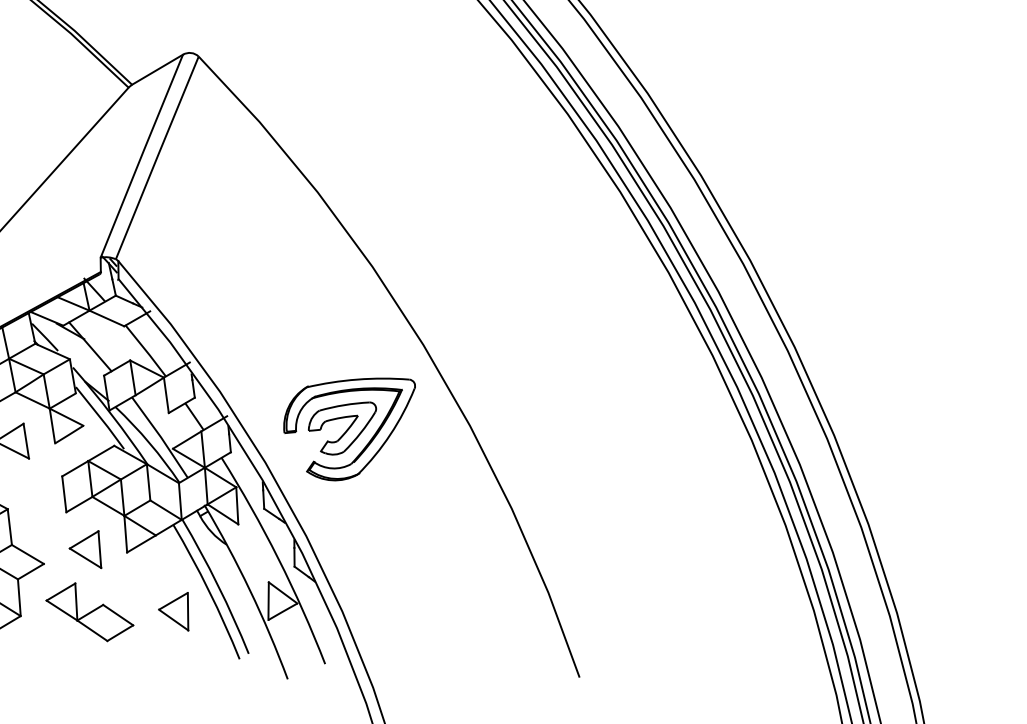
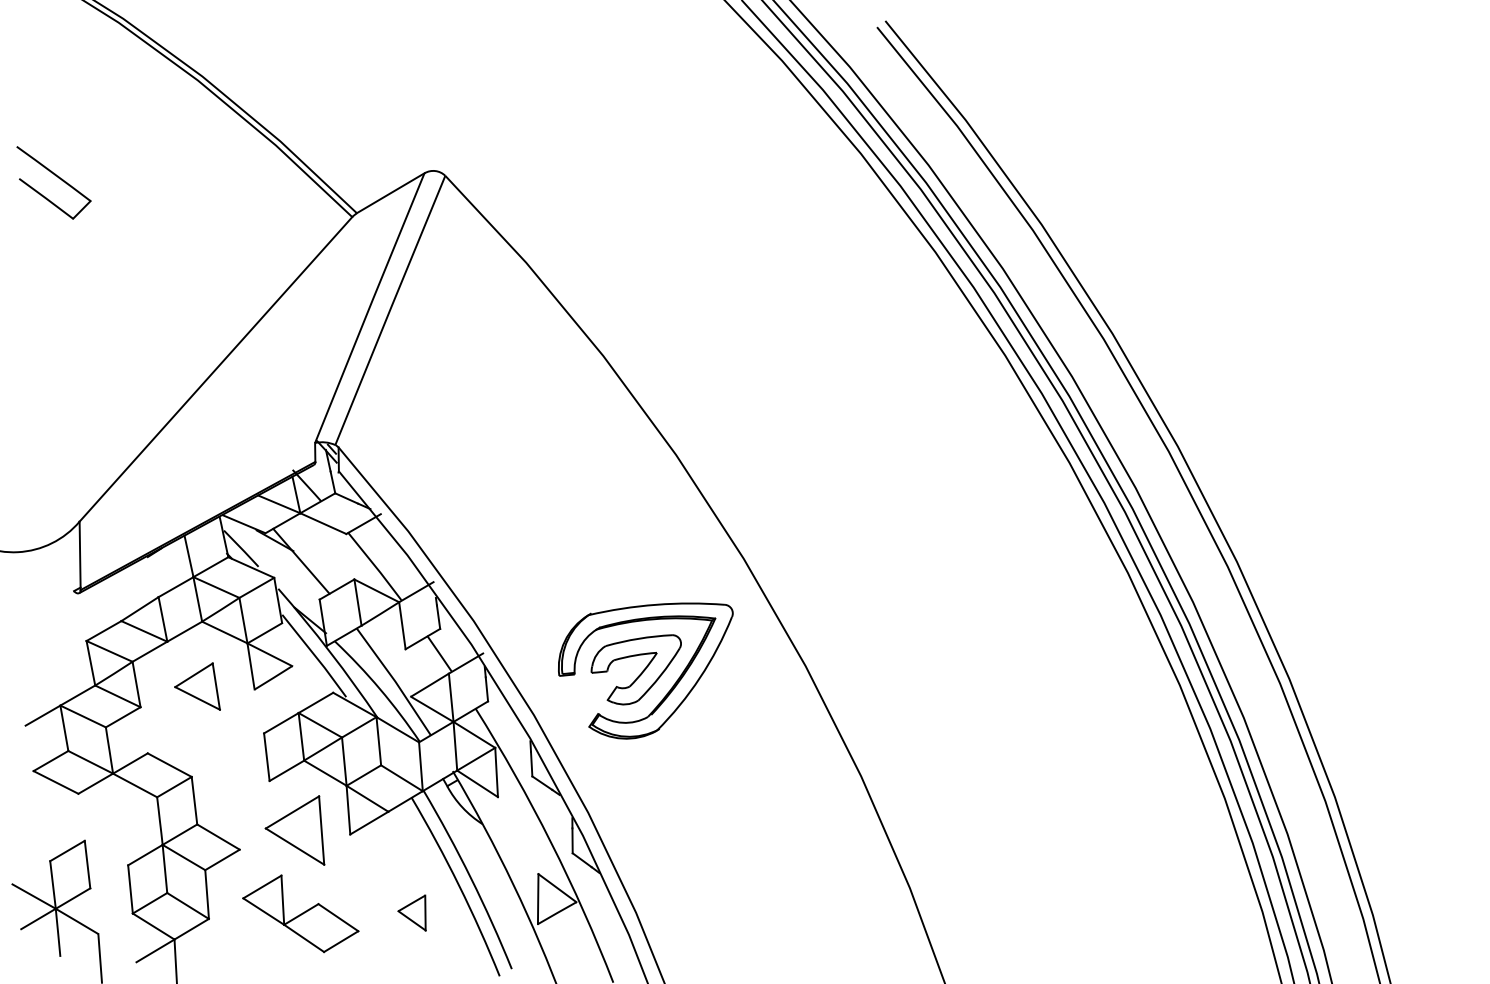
part: (85, 549) -> (294, 830), size x1.4
part: (173, 611) -> (411, 912), size x0.7

